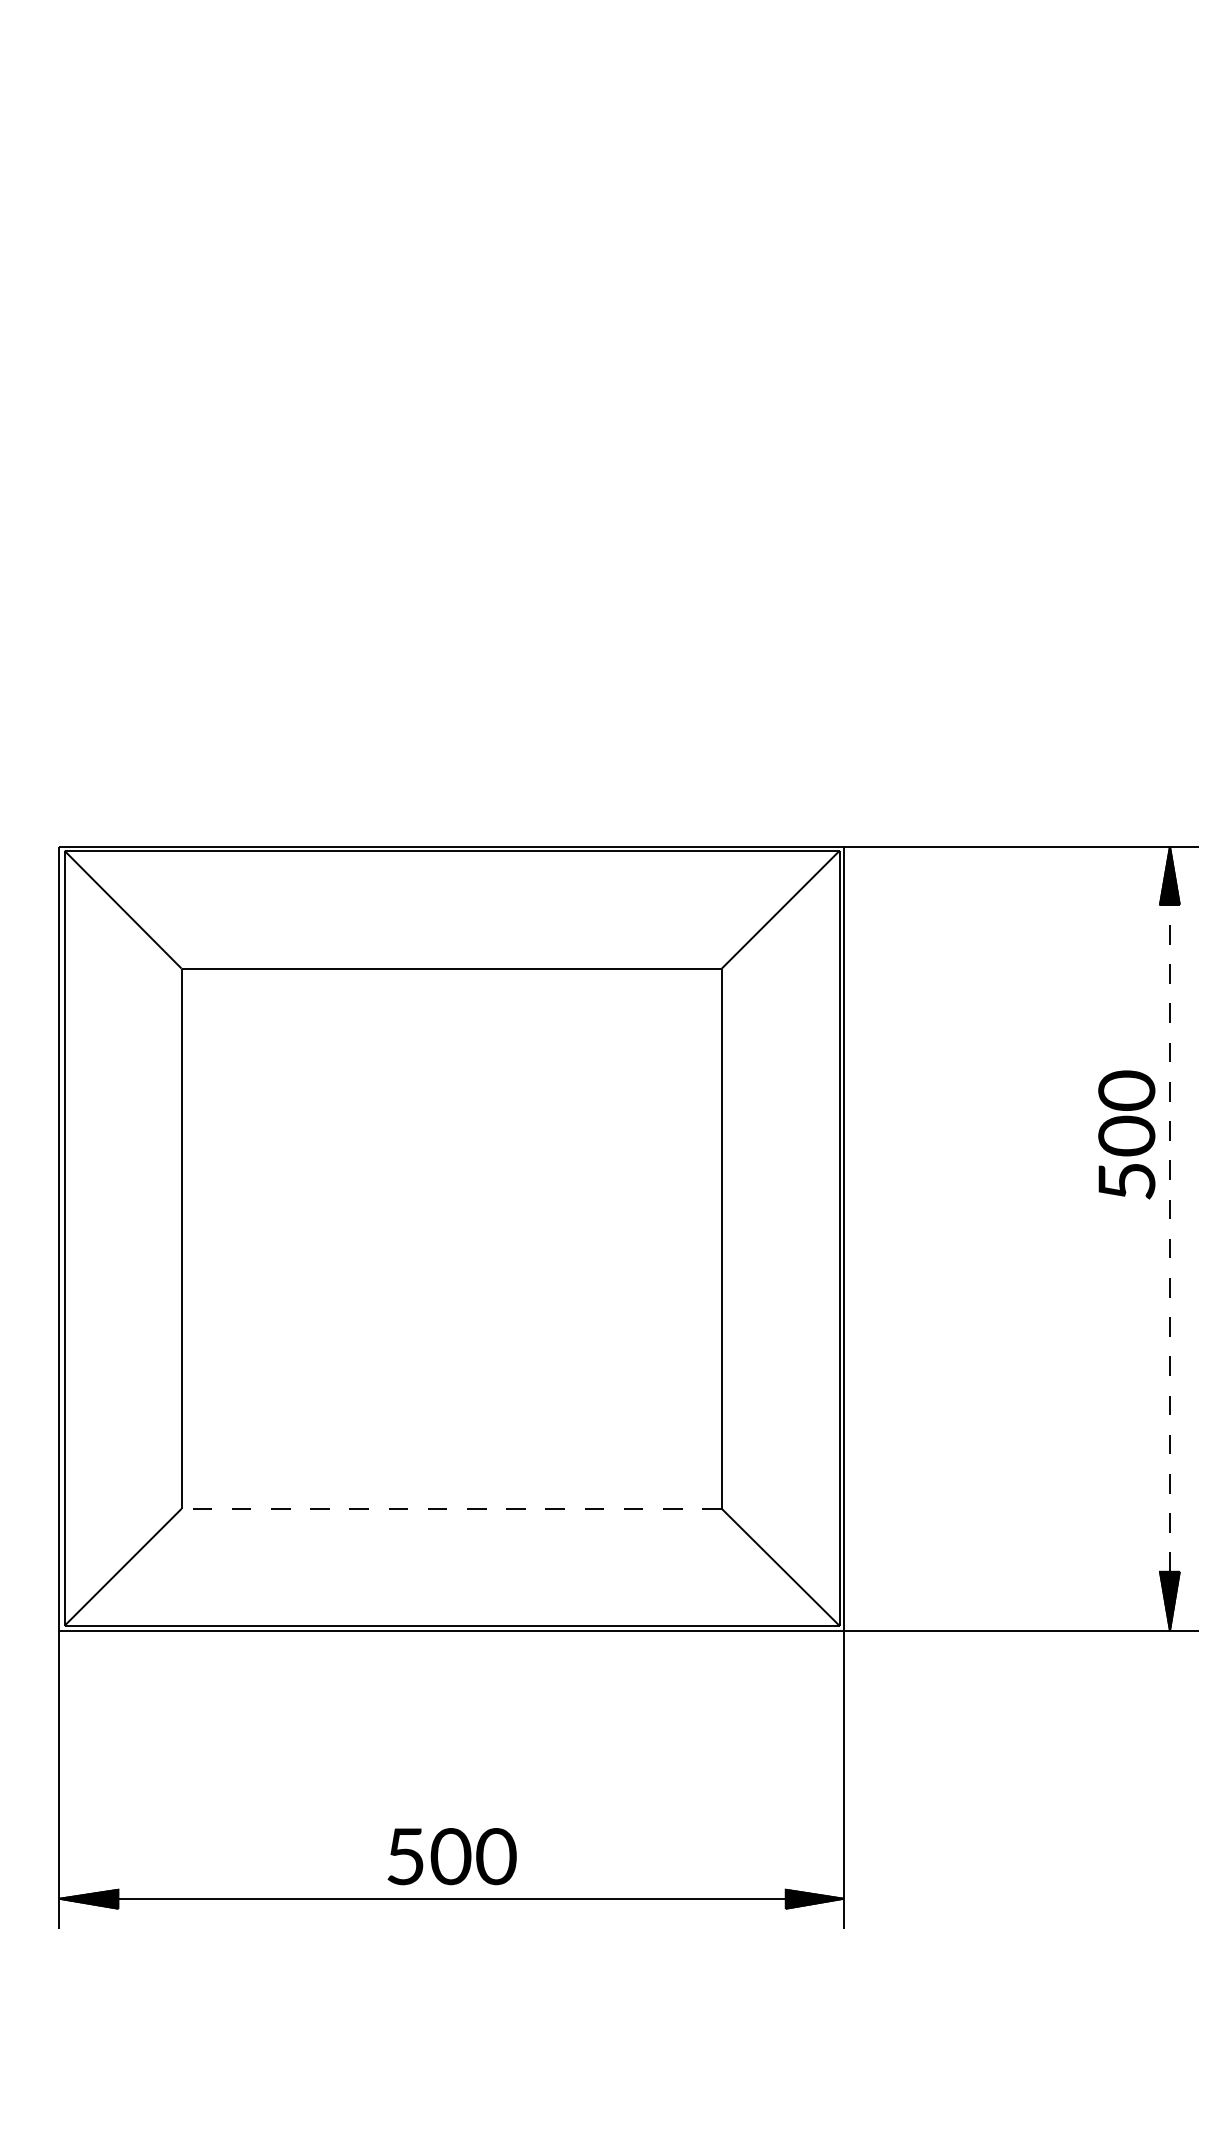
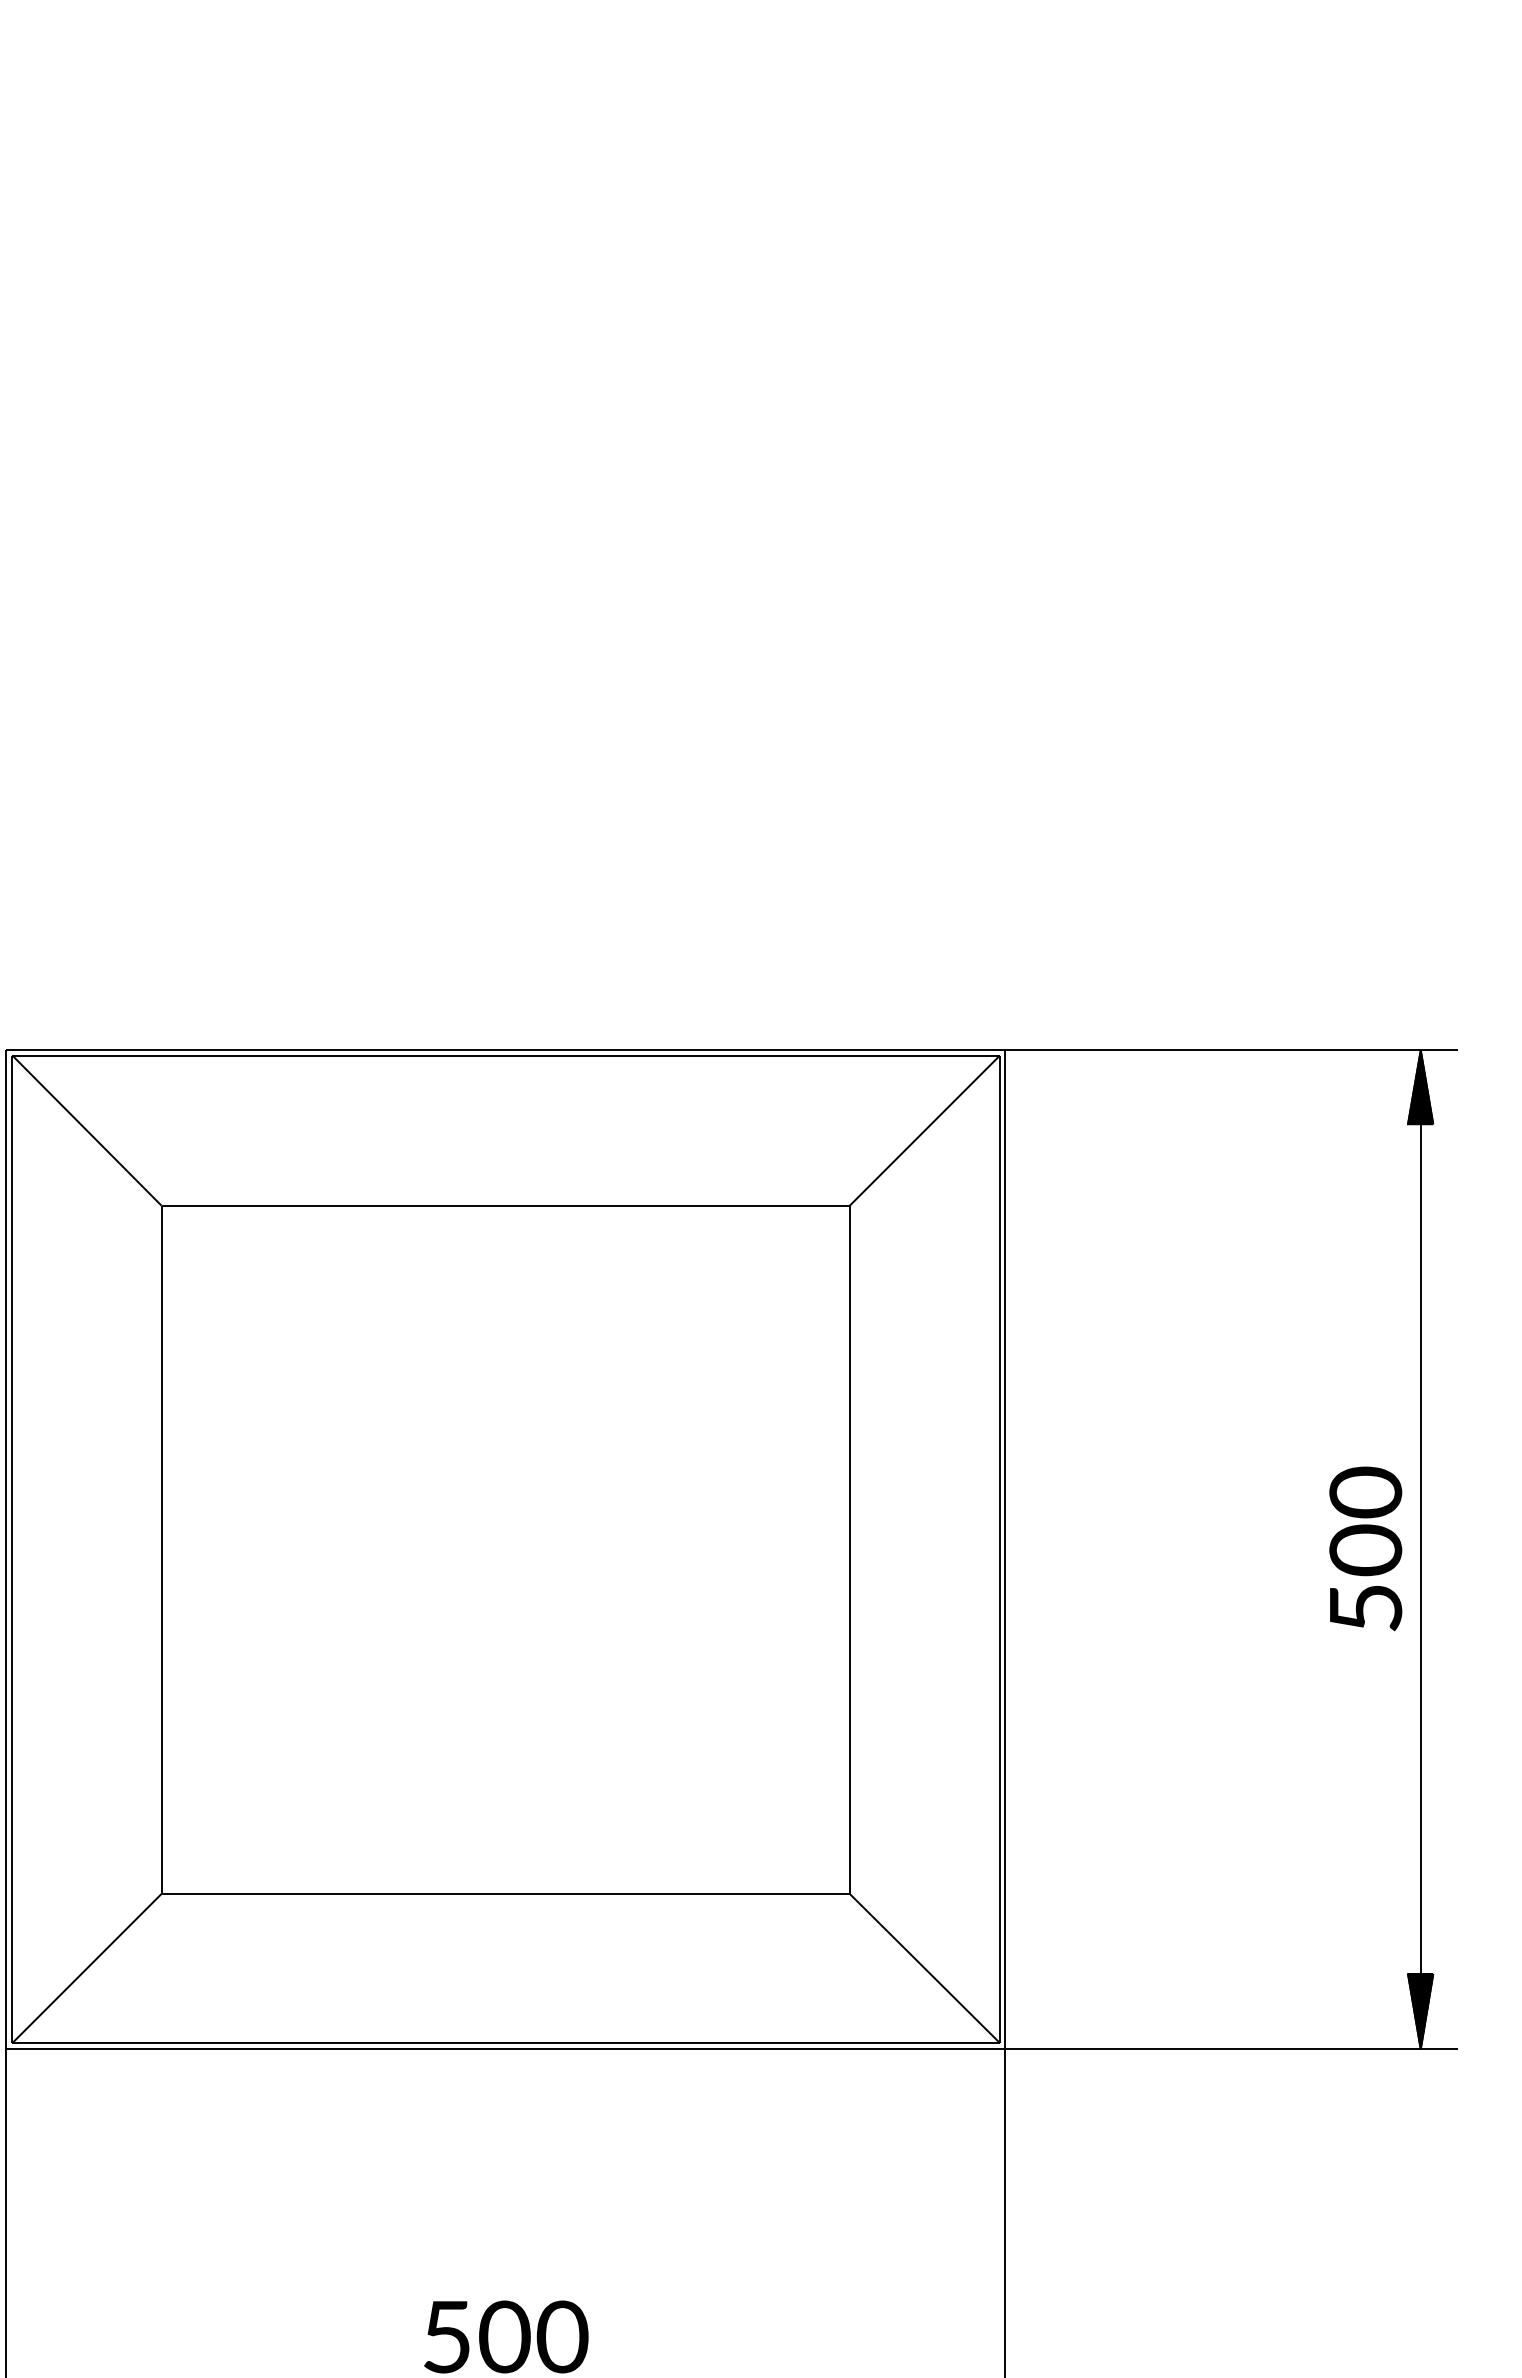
text: (1126, 1134) -> (1365, 1548), moved
line: (1169, 1239) -> (1420, 1550), dashed -> solid
line: (451, 1508) -> (505, 1893), dashed -> solid

